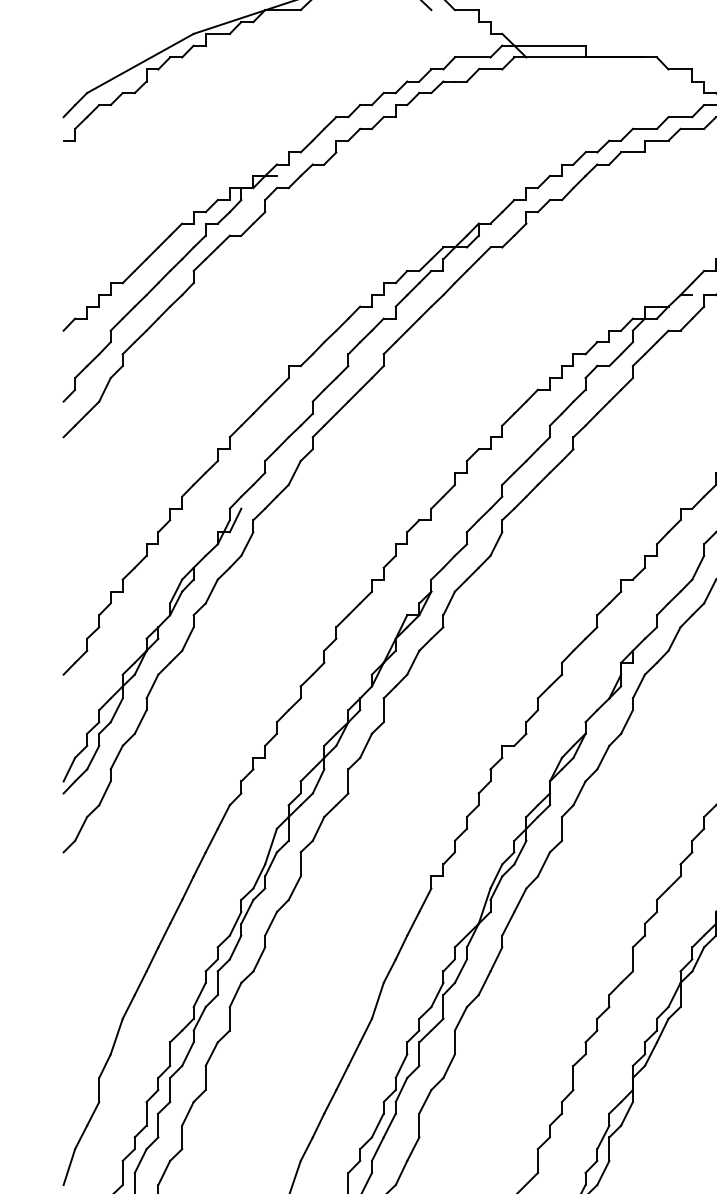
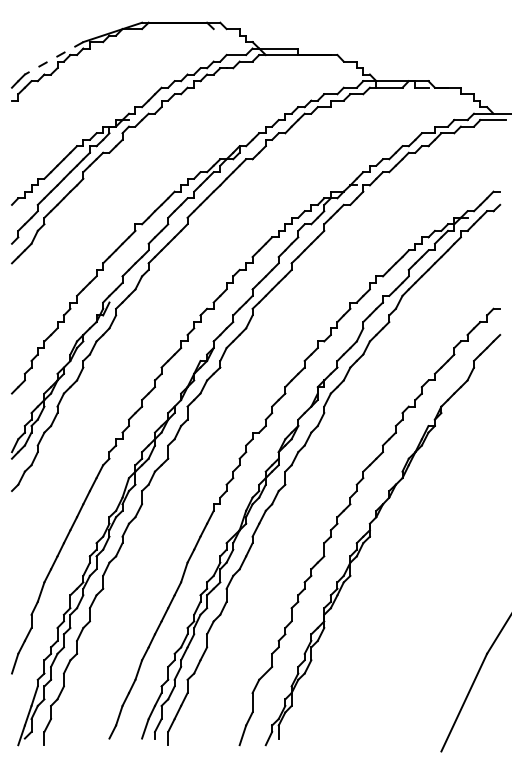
line: (139, 63) -> (53, 58), solid -> dashed

